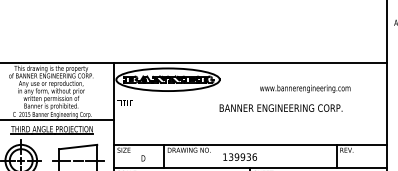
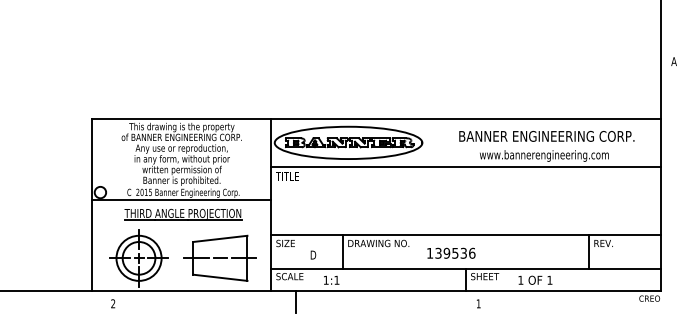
line: (250, 97) -> (465, 167), added
text: (280, 108) -> (546, 136), moved
text: (243, 156) -> (455, 252), 139936 -> 139536

